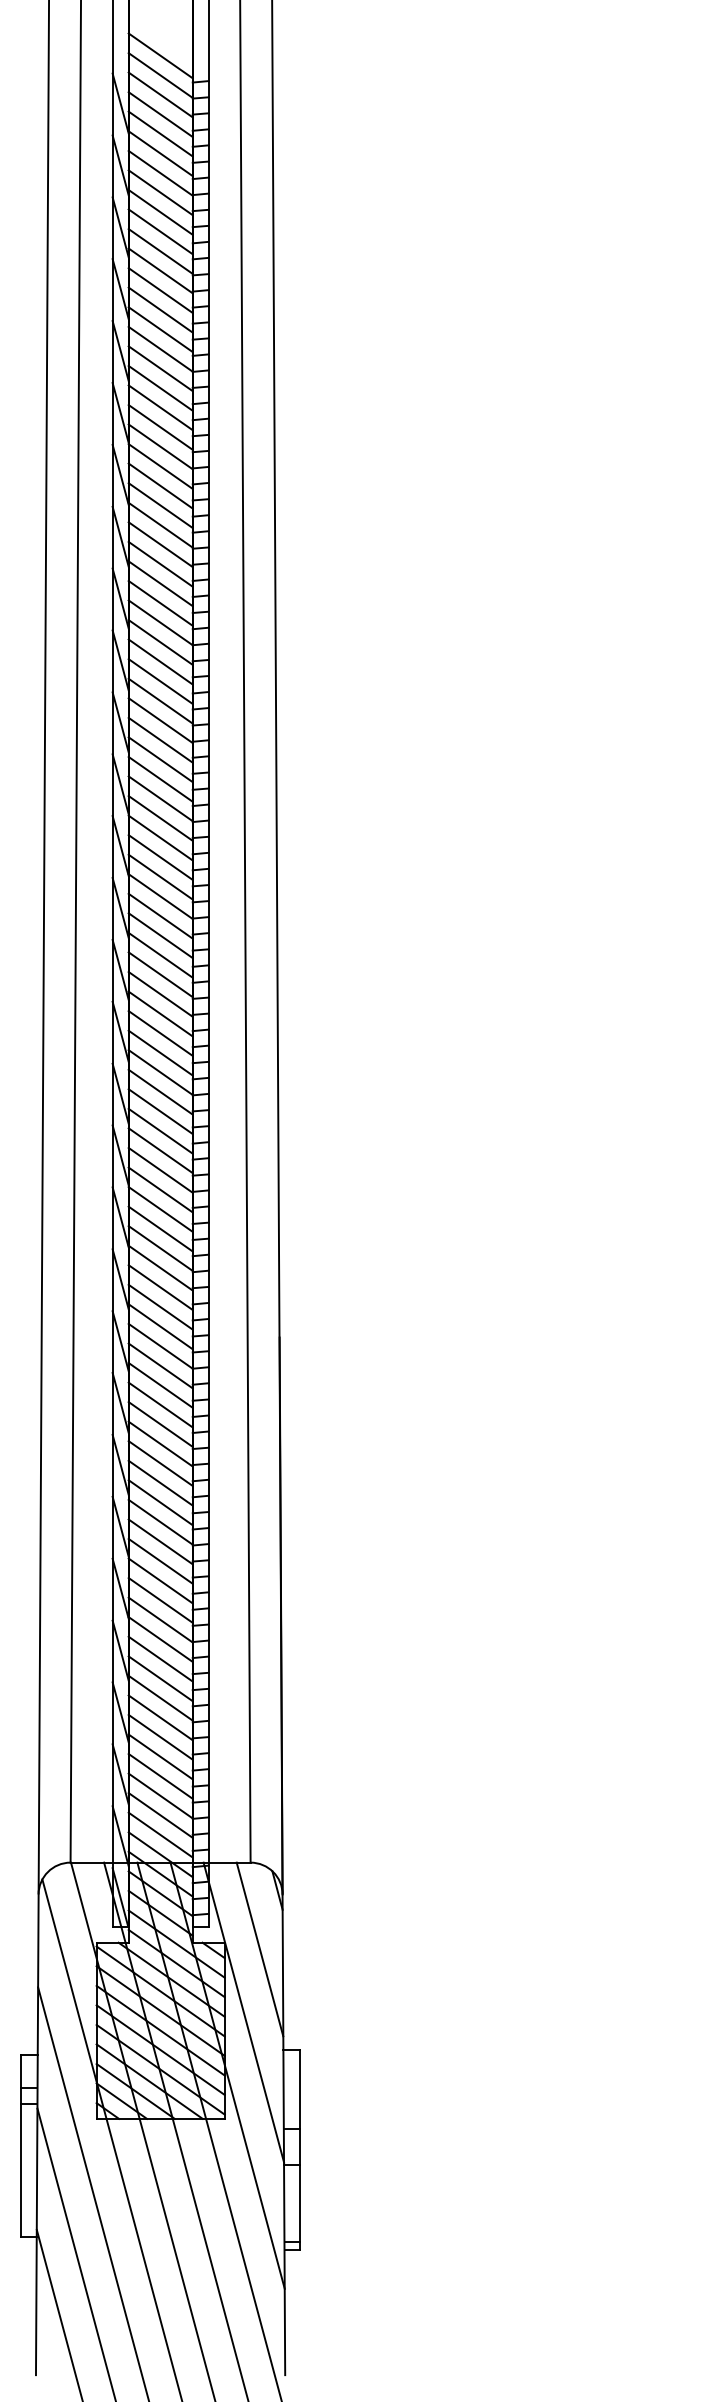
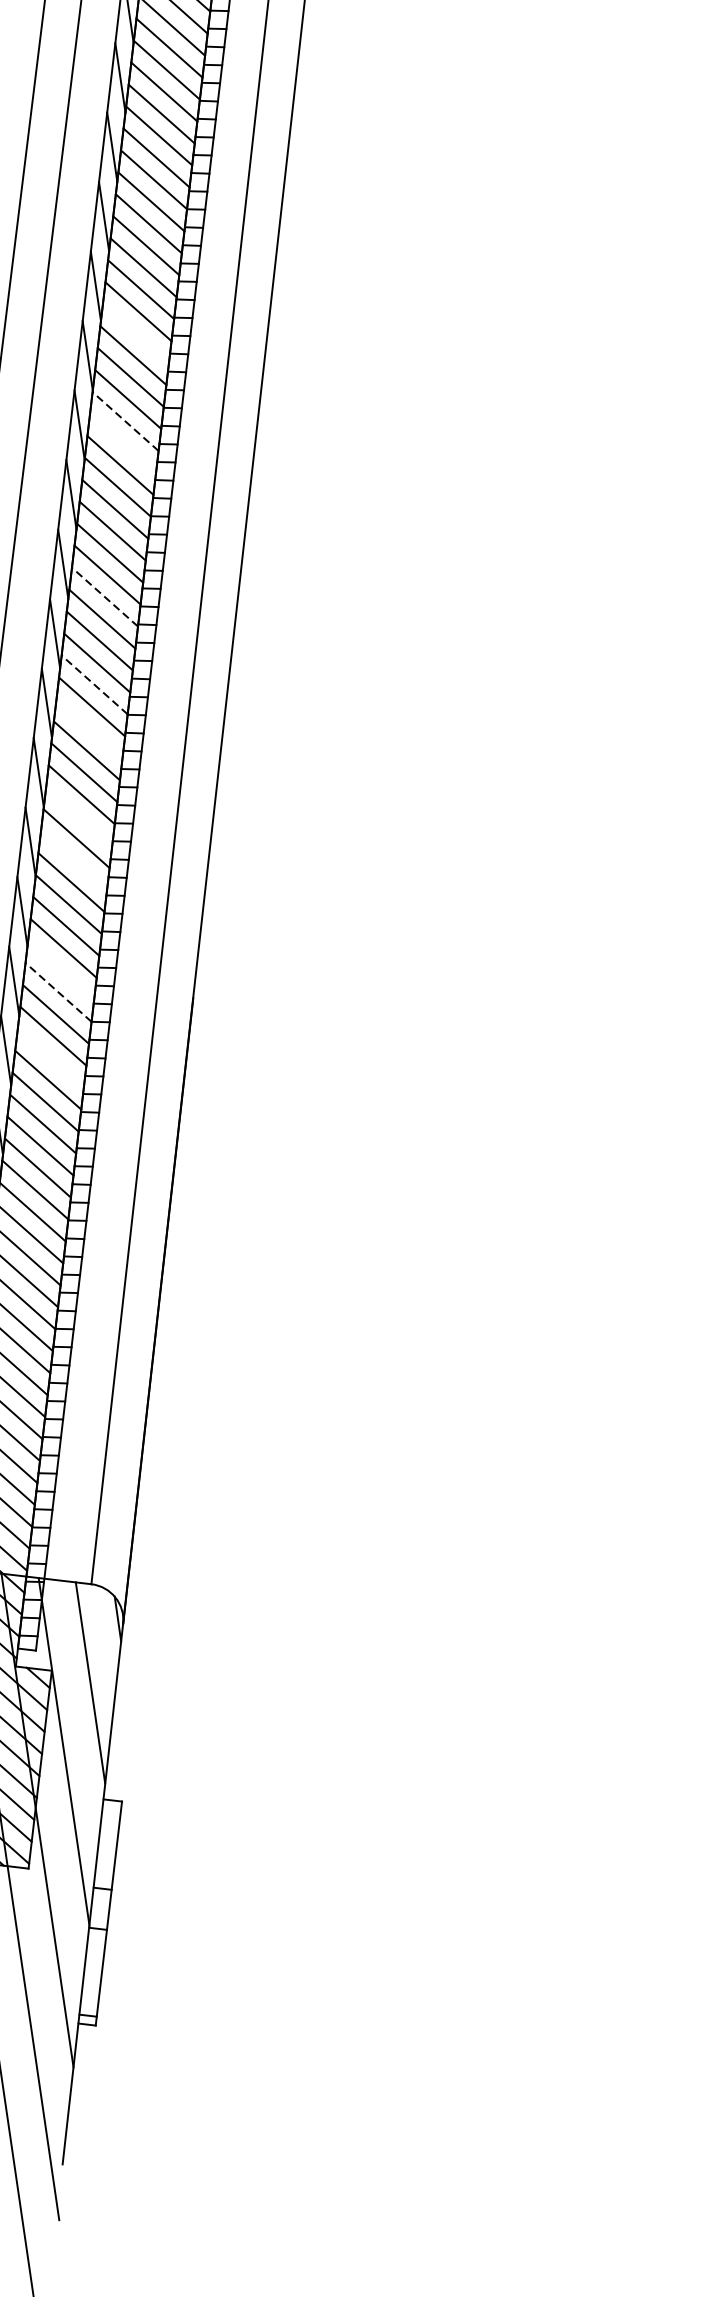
line: (160, 759) -> (135, 333), removed
line: (160, 837) -> (125, 420), solid -> dashed
line: (160, 857) -> (122, 443), removed
line: (160, 994) -> (104, 597), solid -> dashed
line: (160, 1072) -> (94, 684), solid -> dashed
line: (160, 1111) -> (89, 728), removed
line: (160, 1189) -> (79, 816), removed
line: (160, 1228) -> (73, 860), removed
line: (160, 1326) -> (60, 970), removed
line: (160, 1346) -> (58, 992), solid -> dashed
line: (160, 1404) -> (50, 1057), removed

